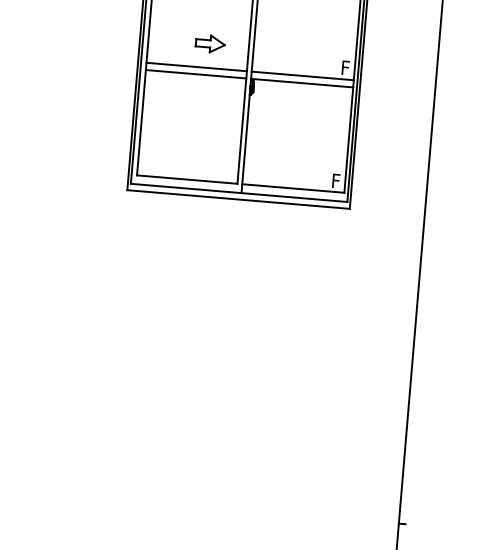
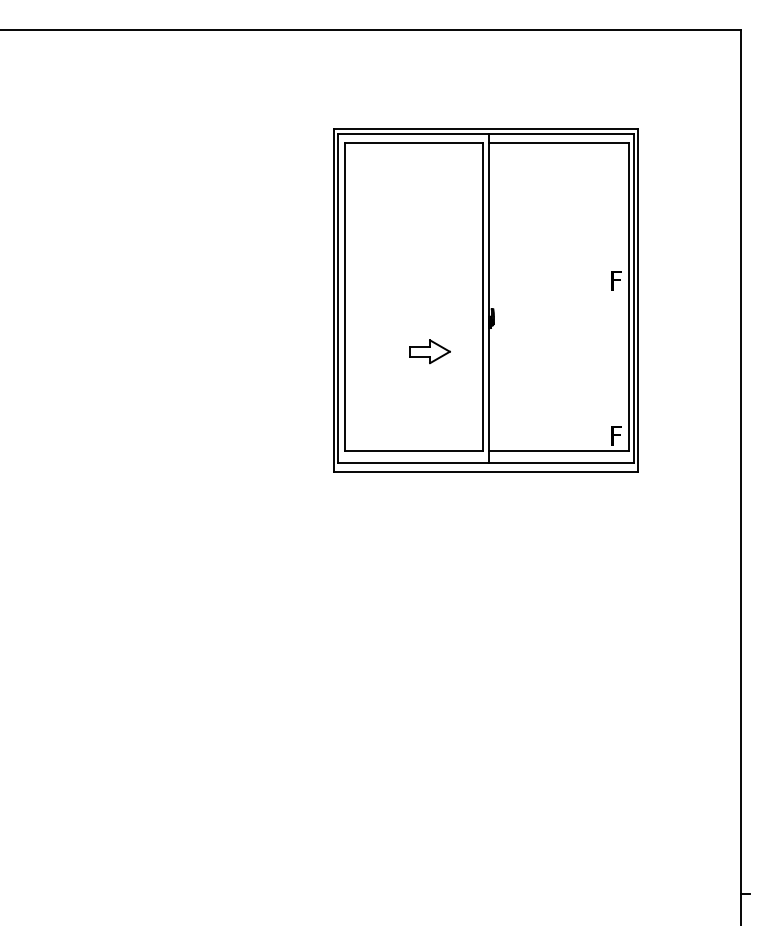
part: (209, 43) -> (429, 351), moved
line: (196, 66) -> (413, 296), removed
line: (195, 74) -> (413, 306), removed
line: (302, 75) -> (558, 296), removed
line: (301, 83) -> (558, 306), removed

